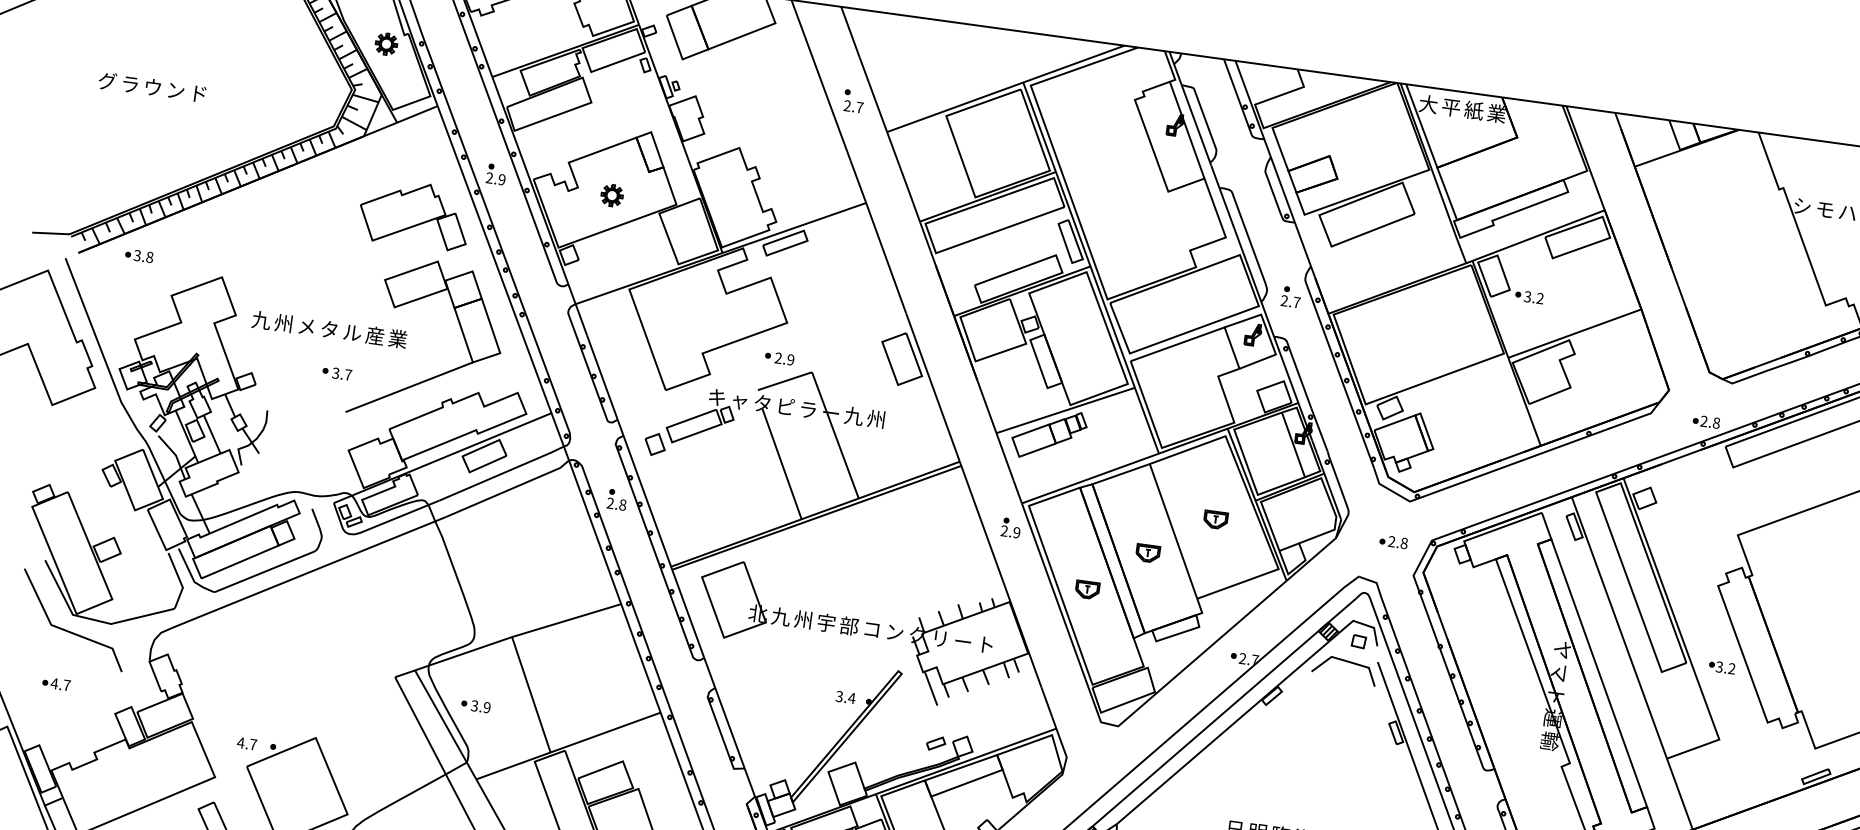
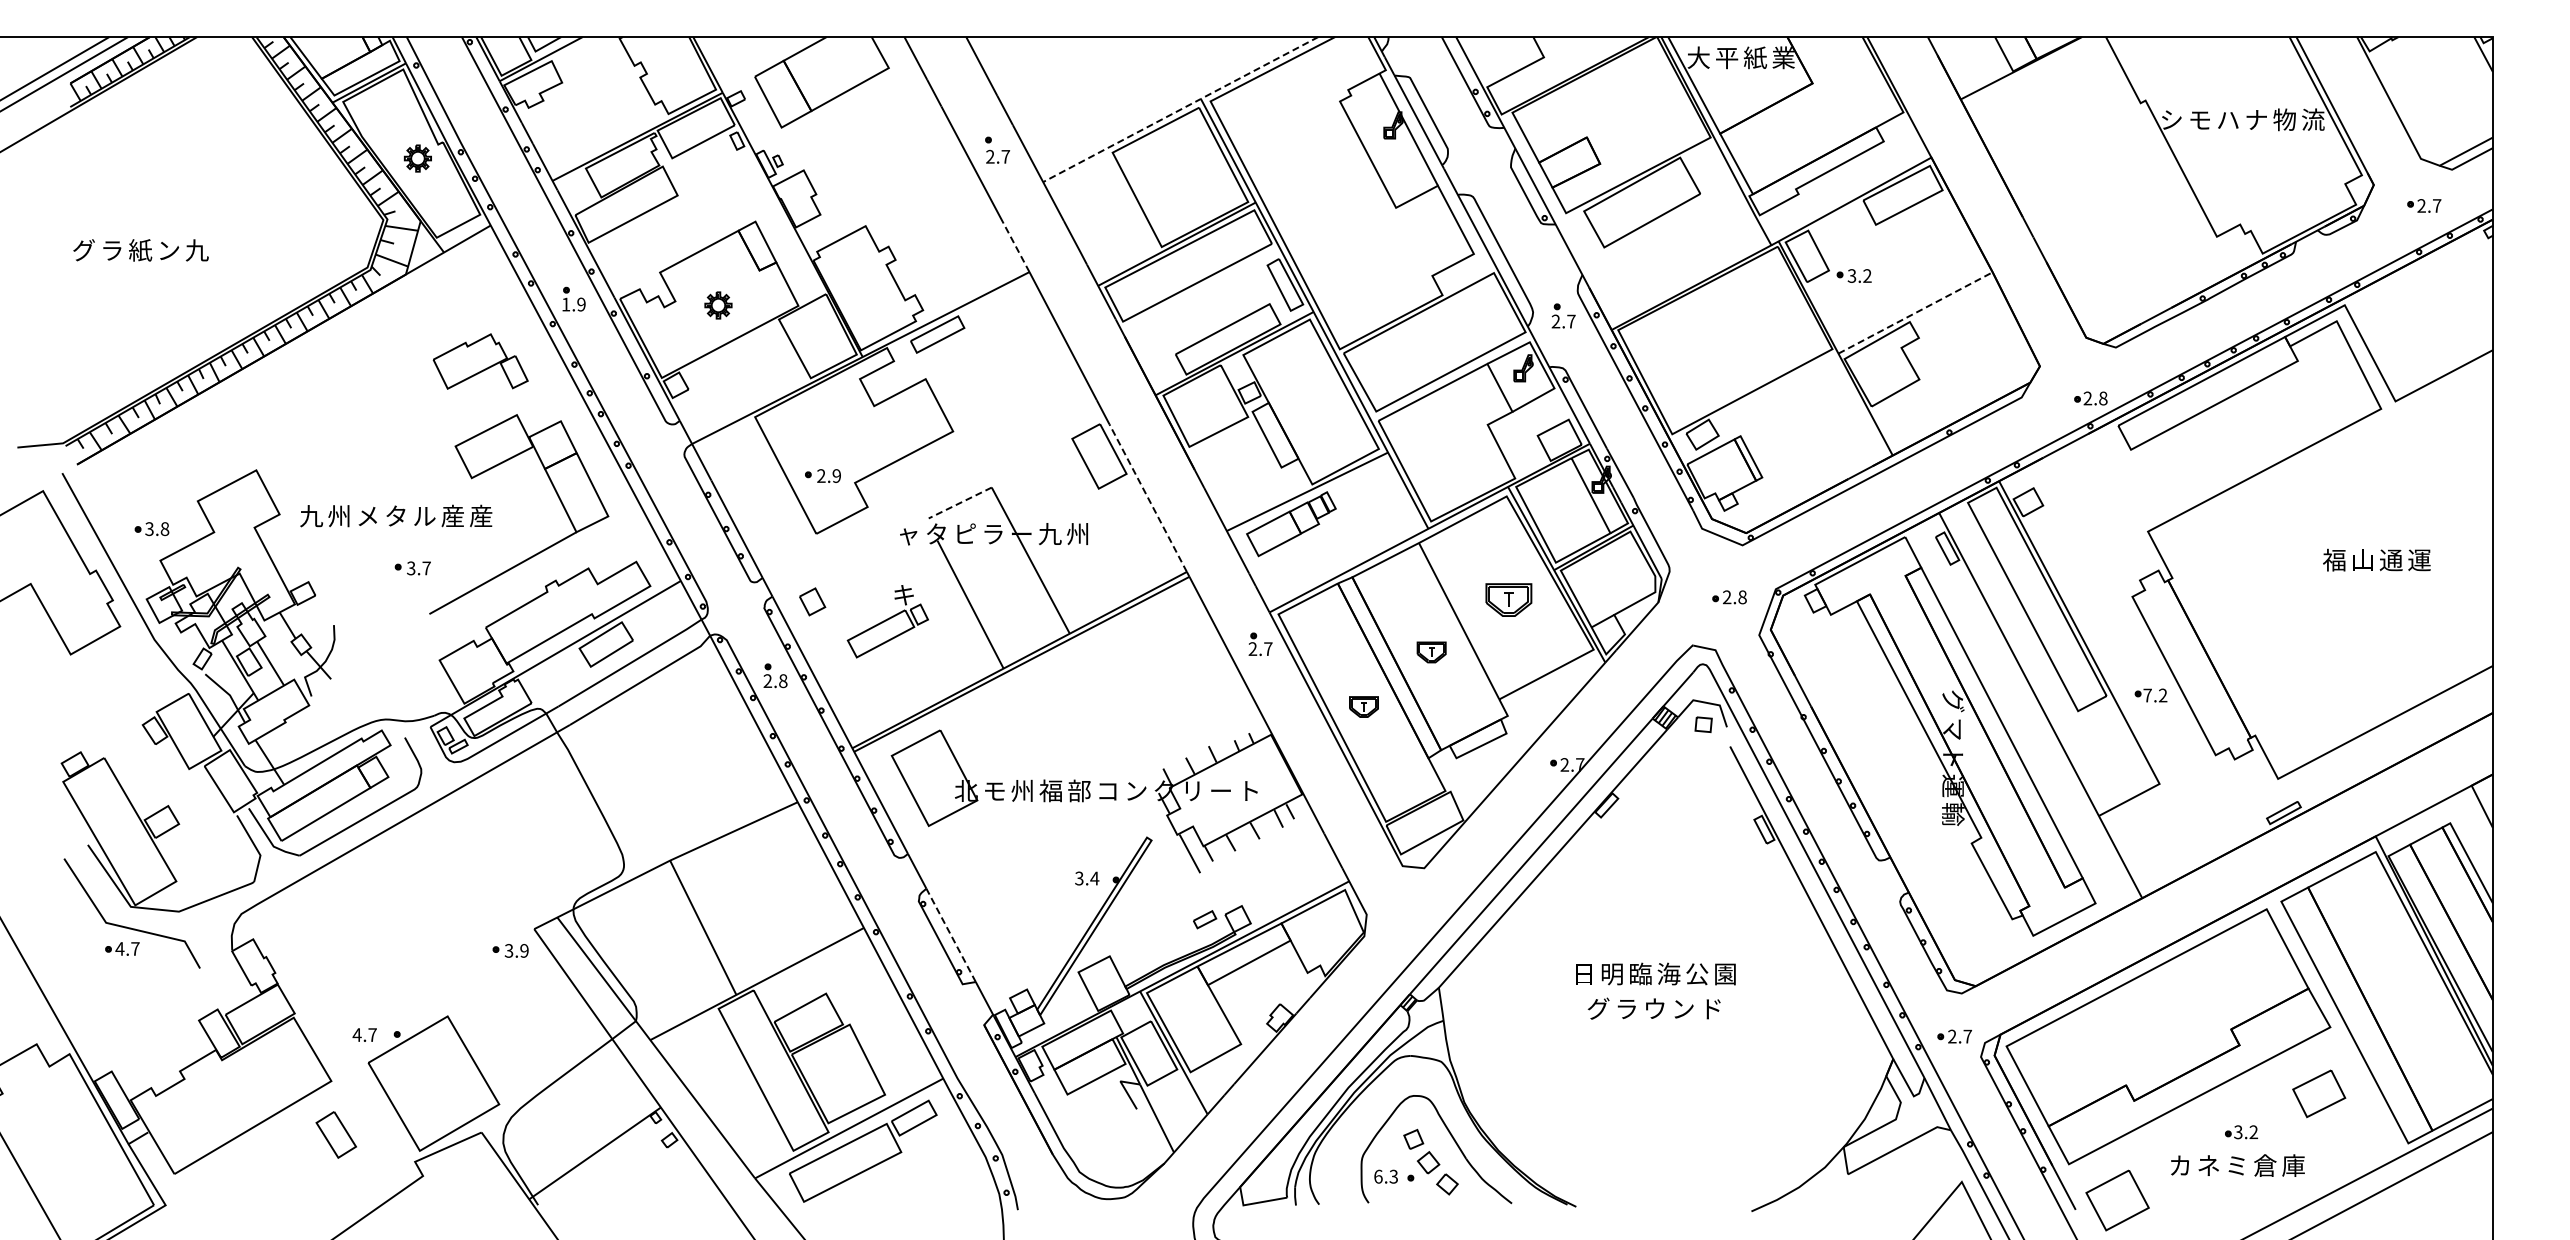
text: (153, 87) -> (140, 250), ウ -> 紙
line: (1005, 88) -> (1180, 109), solid -> dashed
text: (198, 93) -> (196, 250), ド -> 九
text: (489, 177) -> (565, 304), 2.9 -> 1.9
line: (858, 181) -> (1016, 247), solid -> dashed
part: (414, 214) -> (480, 361), size x0.7
part: (138, 256) -> (151, 529), moved
line: (1575, 333) -> (1916, 312), solid -> dashed
text: (398, 338) -> (481, 515), 業 -> 産
part: (779, 357) -> (822, 475), moved
line: (784, 381) -> (959, 503), solid -> dashed
line: (936, 397) -> (1147, 497), solid -> dashed
part: (700, 416) -> (887, 621), moved
part: (1215, 520) -> (1508, 600), size x1.6
text: (1016, 533) -> (1268, 649), 2.9 -> 2.7
text: (780, 616) -> (994, 790), 九 -> モ
text: (825, 622) -> (1050, 790), 宇 -> 福
text: (1562, 650) -> (1953, 701), ヤ -> グ
line: (1345, 661) -> (1690, 751), removed
text: (1719, 667) -> (2147, 695), 3.2 -> 7.2
part: (56, 683) -> (122, 948), moved
part: (475, 705) -> (510, 950), moved
line: (730, 728) -> (951, 935), solid -> dashed

